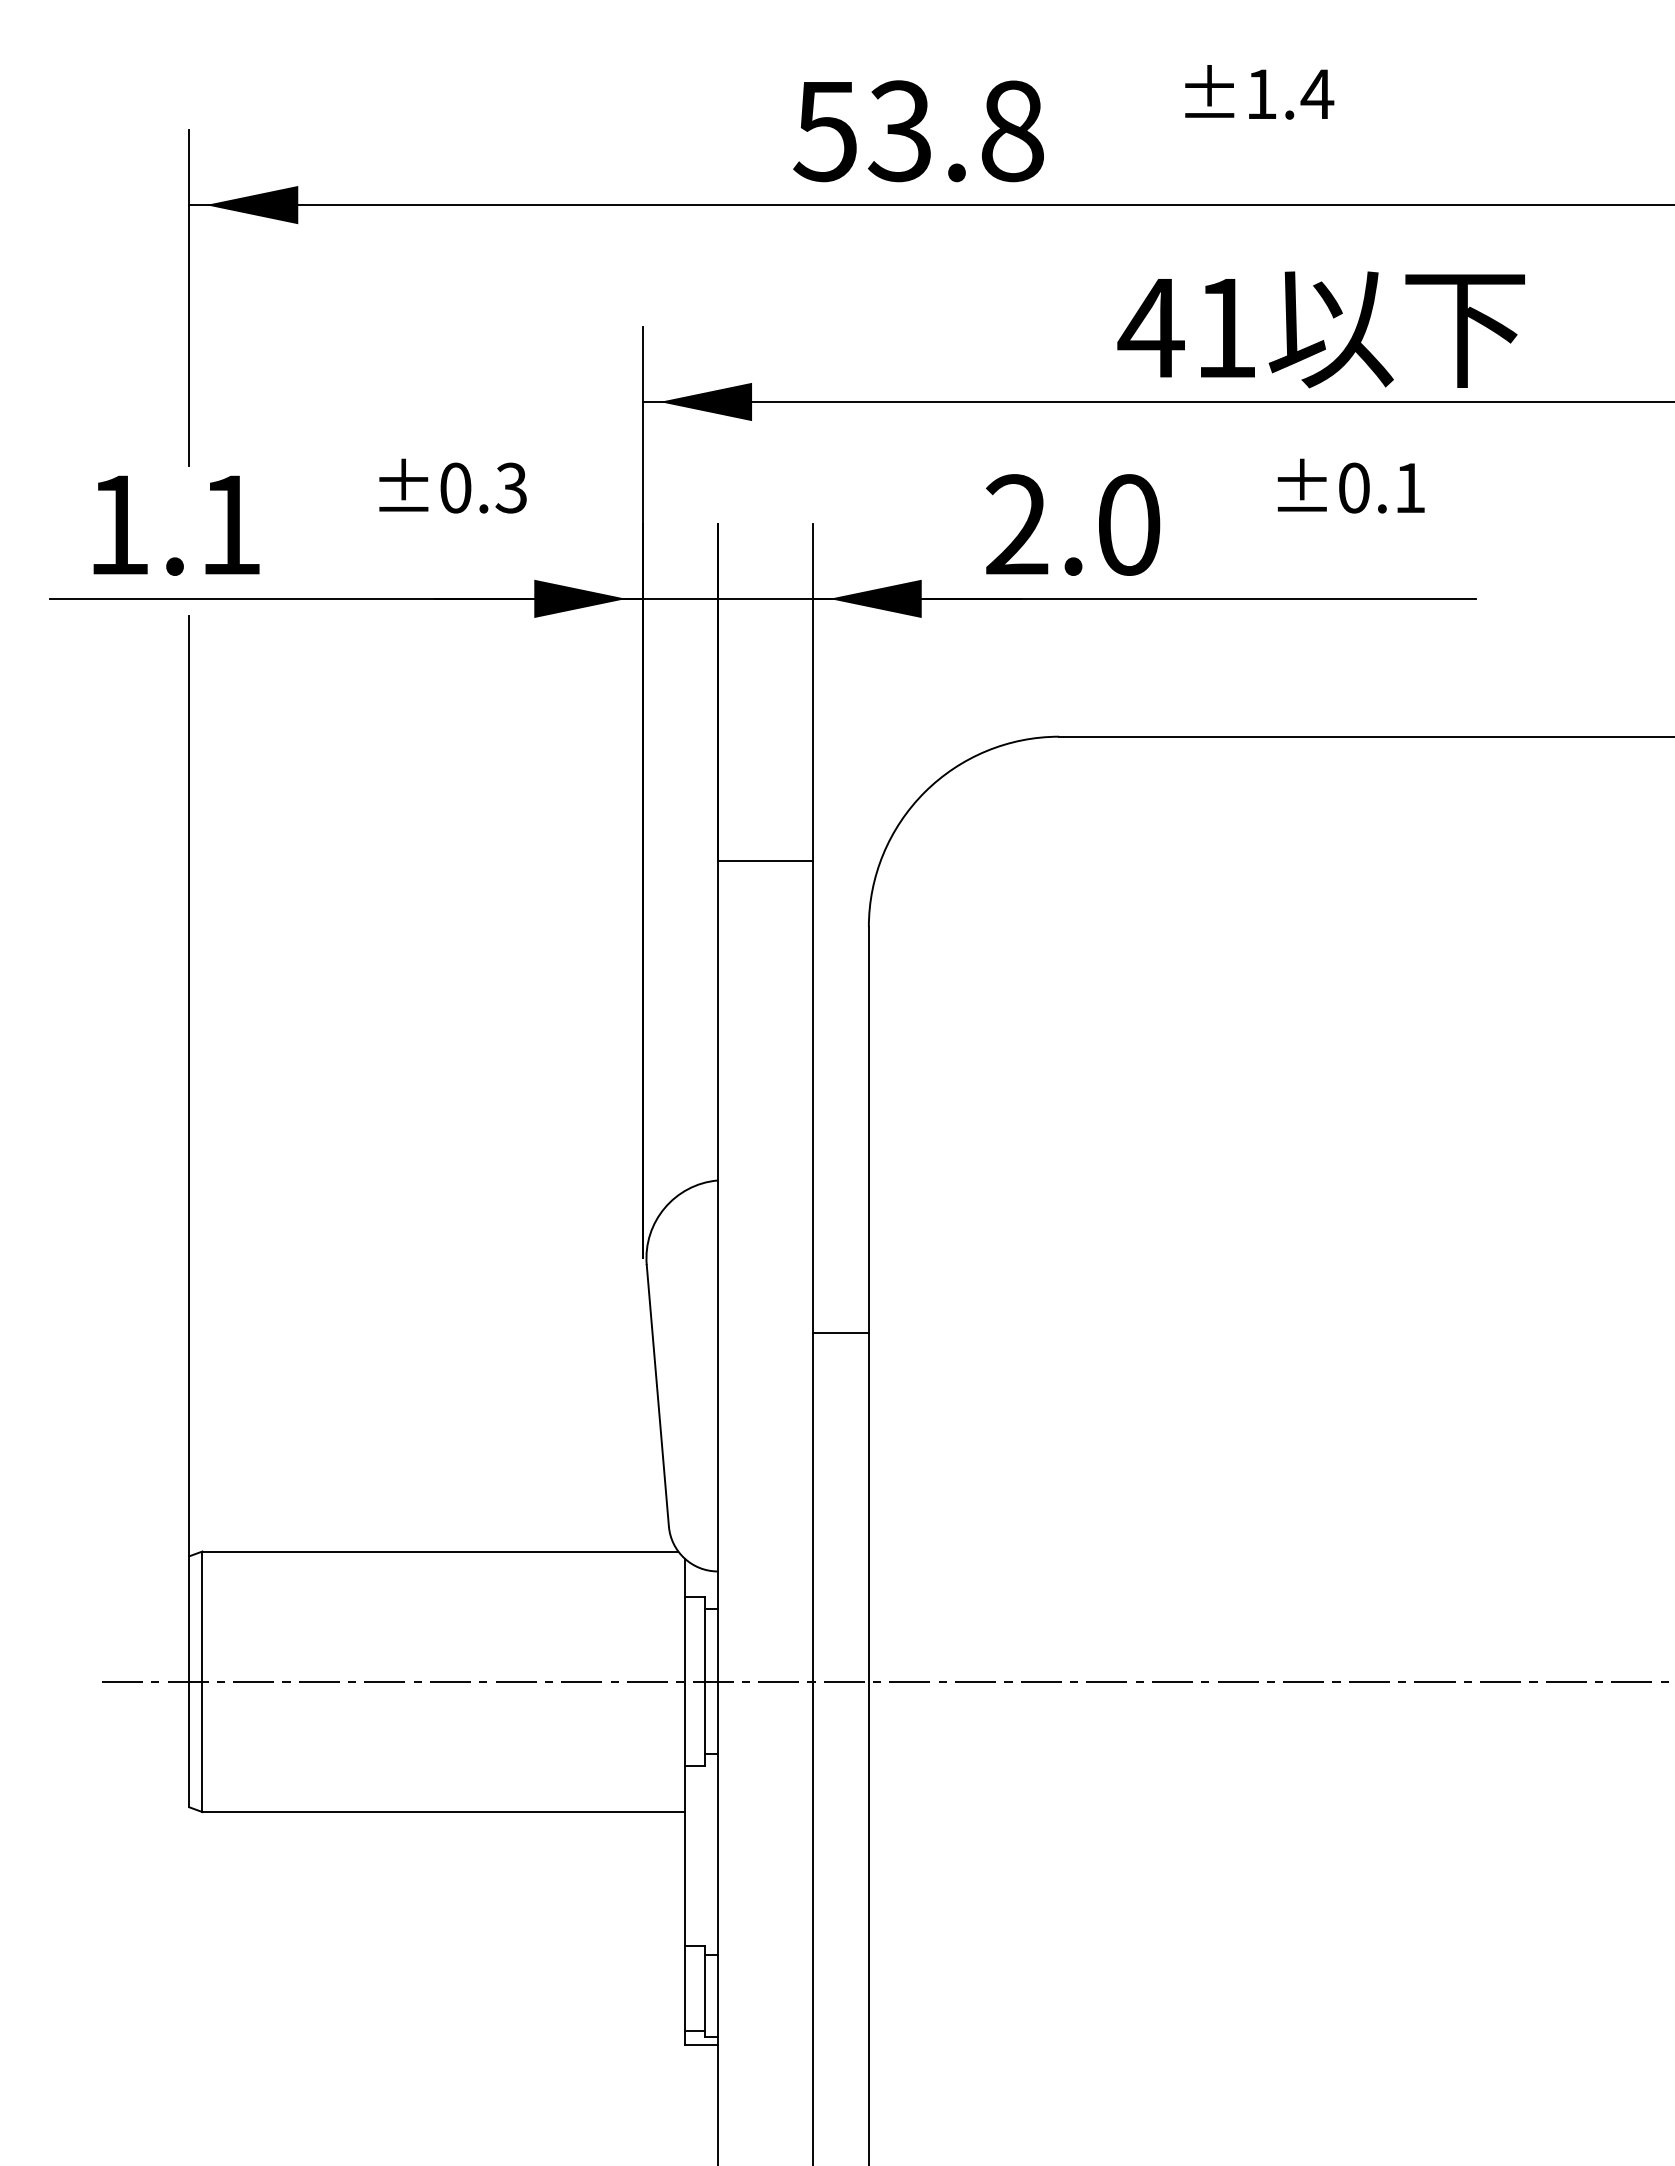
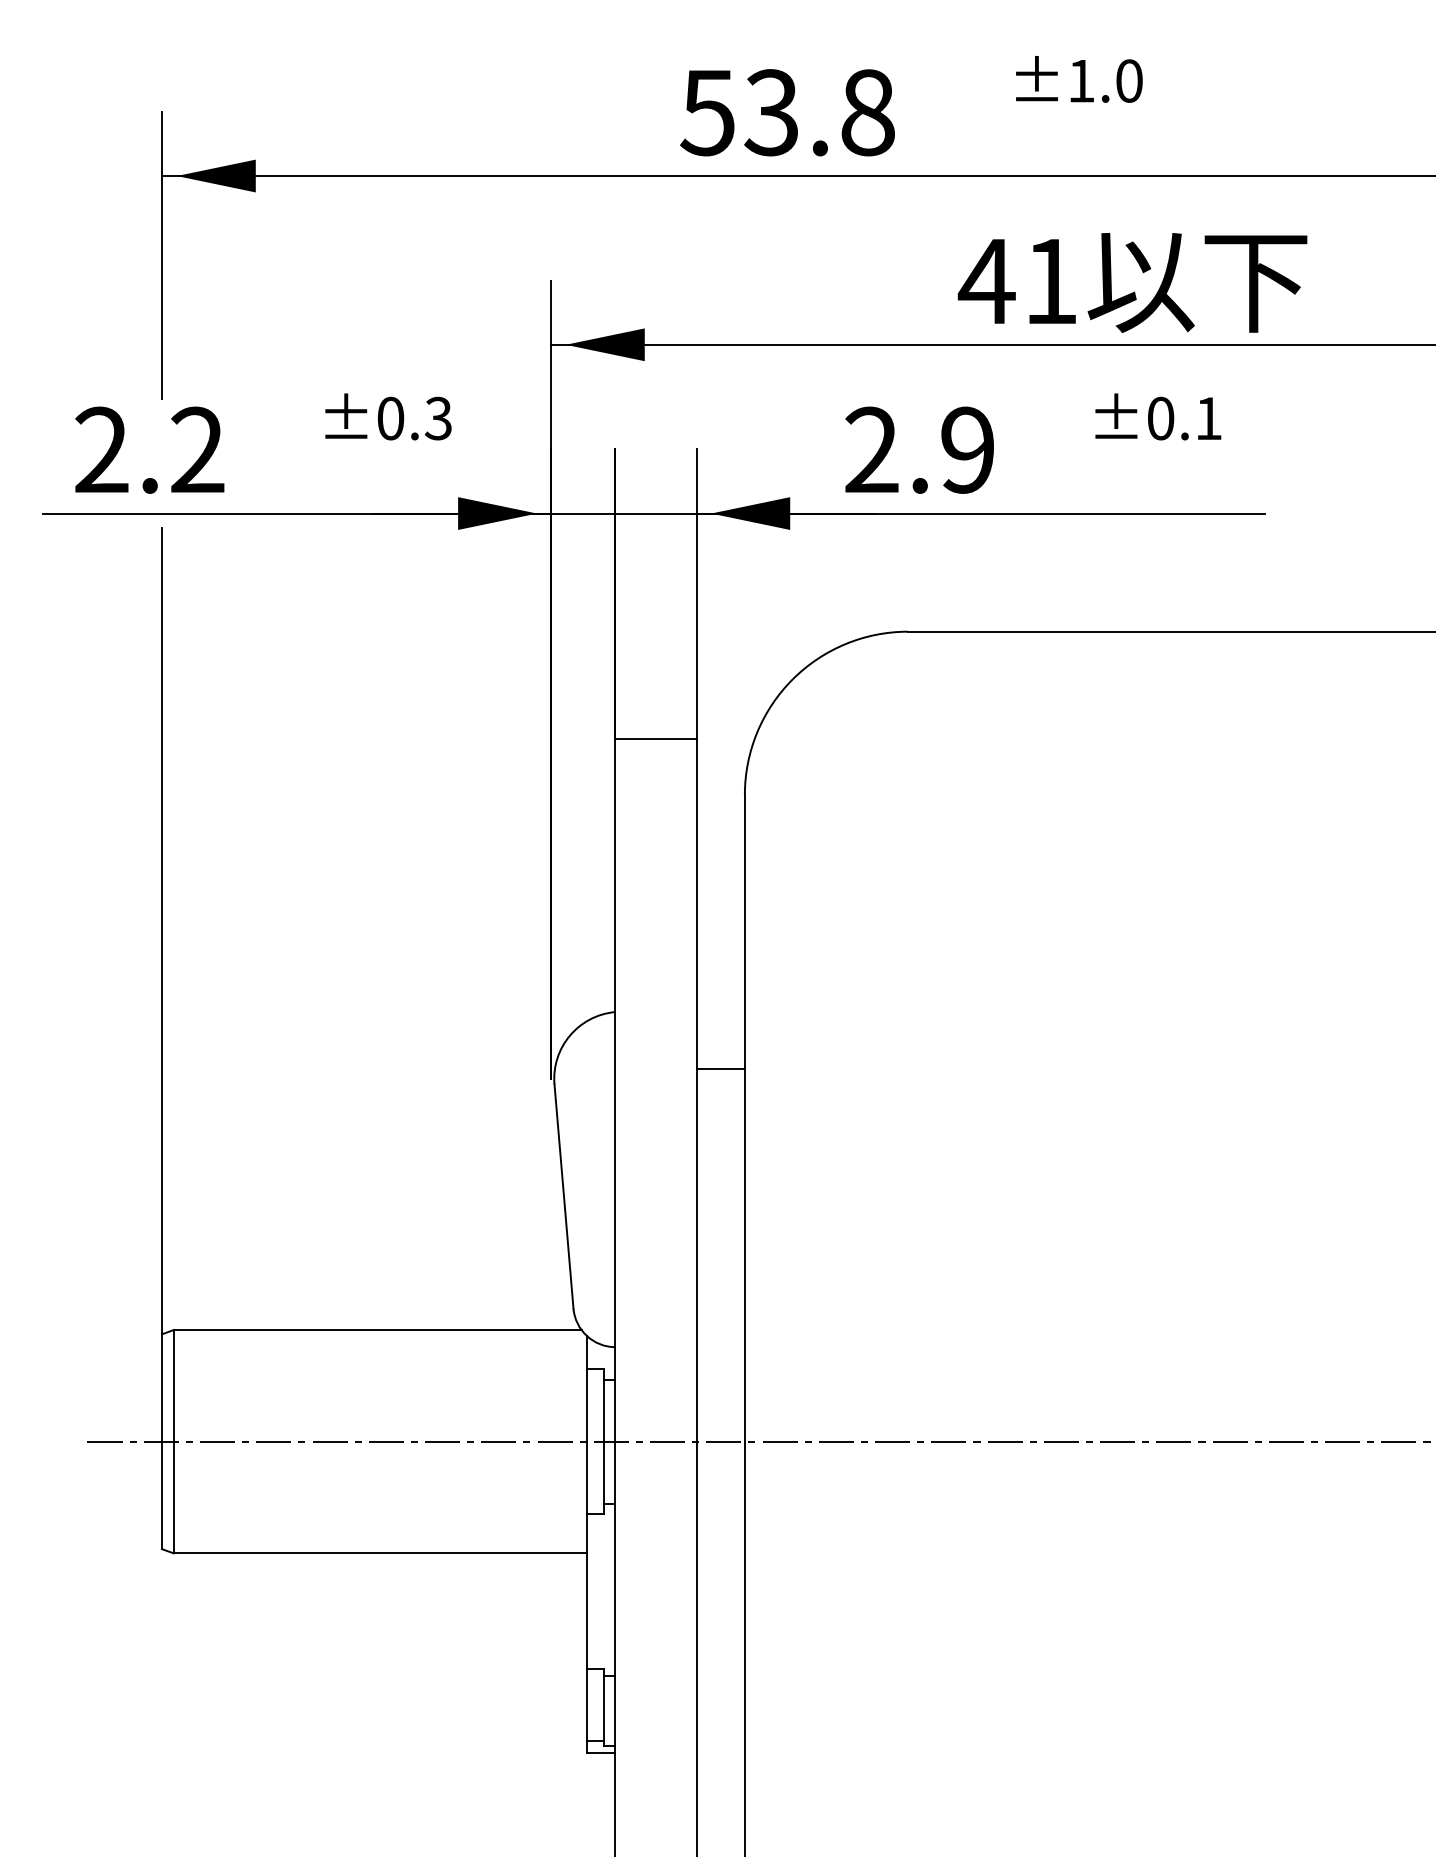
text: (1317, 93) -> (1129, 80), ±1.4 -> ±1.0
text: (174, 524) -> (149, 449), 1.1 -> 2.2
text: (1129, 524) -> (968, 449), 2.0 -> 2.9
line: (840, 1332) -> (720, 1068), moved

